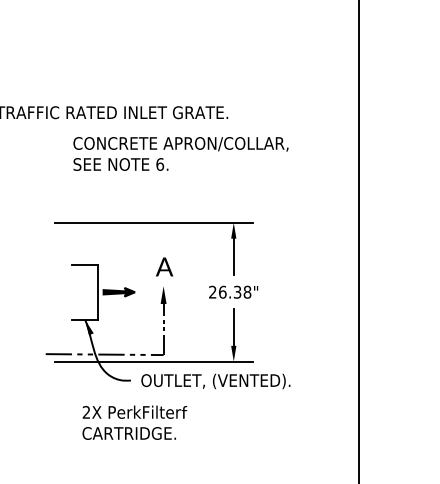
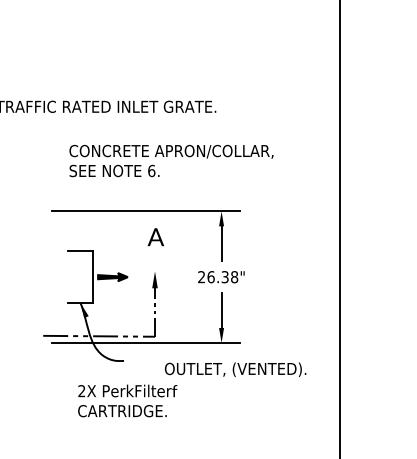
text: (180, 153) -> (171, 160), moved
text: (164, 267) -> (155, 237), moved
text: (215, 381) -> (235, 369), moved

